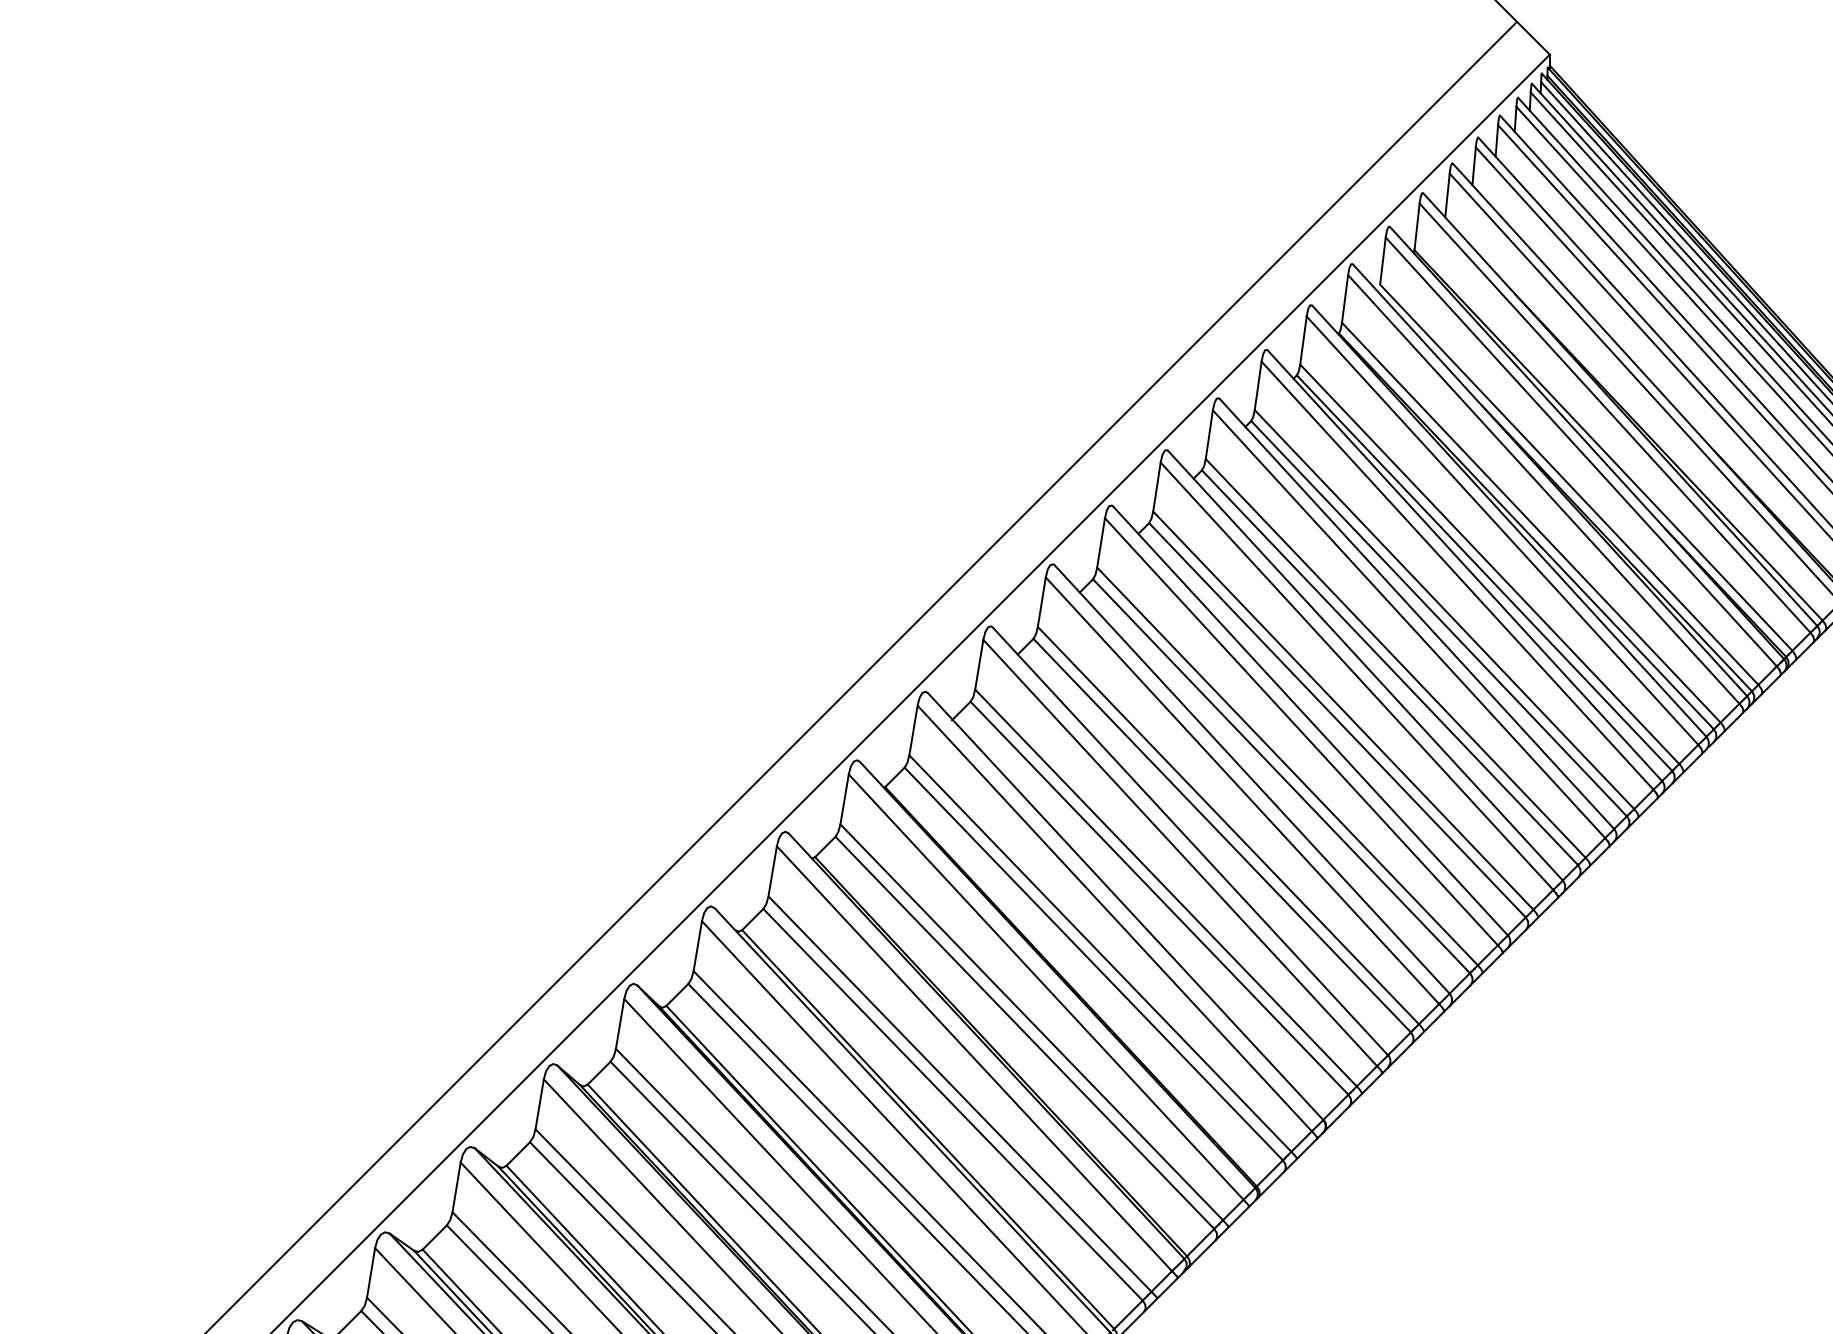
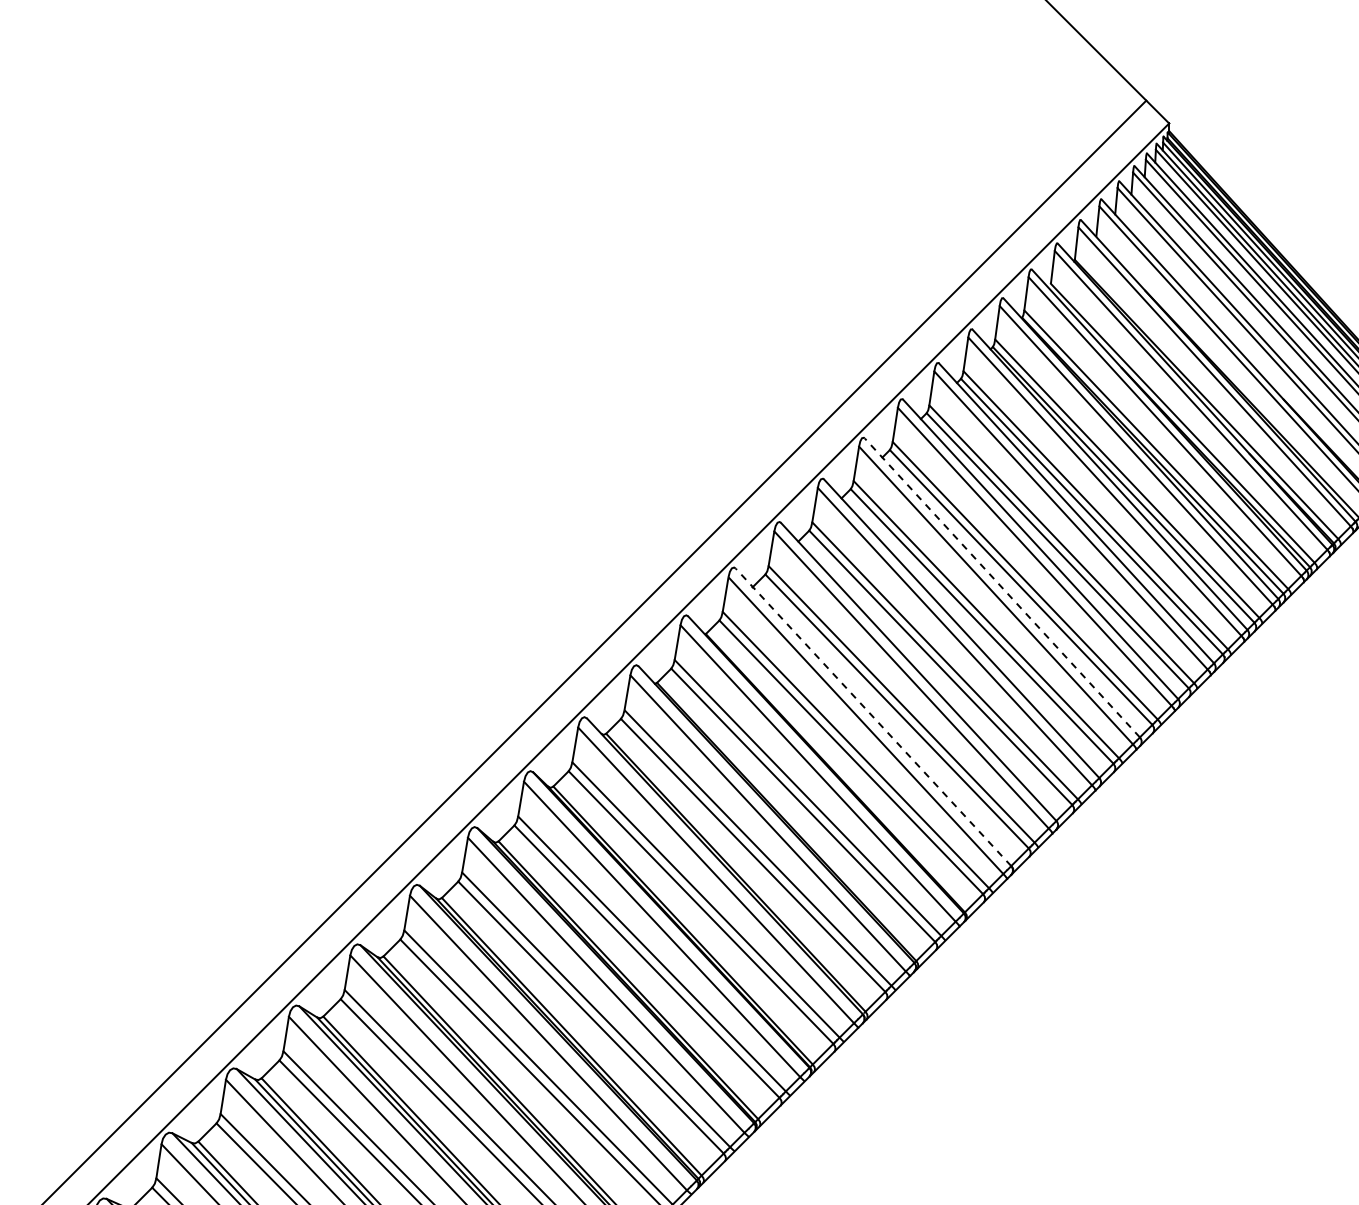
line: (1310, 720) -> (1002, 587), solid -> dashed
line: (1125, 906) -> (873, 717), solid -> dashed

